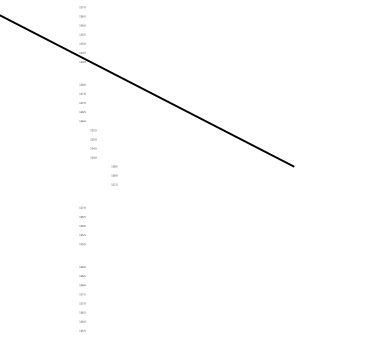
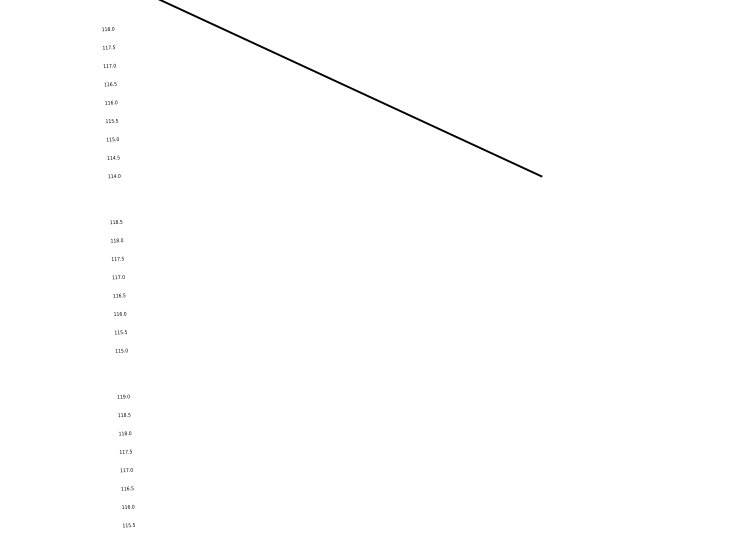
text: (93, 143) -> (113, 147), moved
text: (114, 175) -> (117, 240), moved

